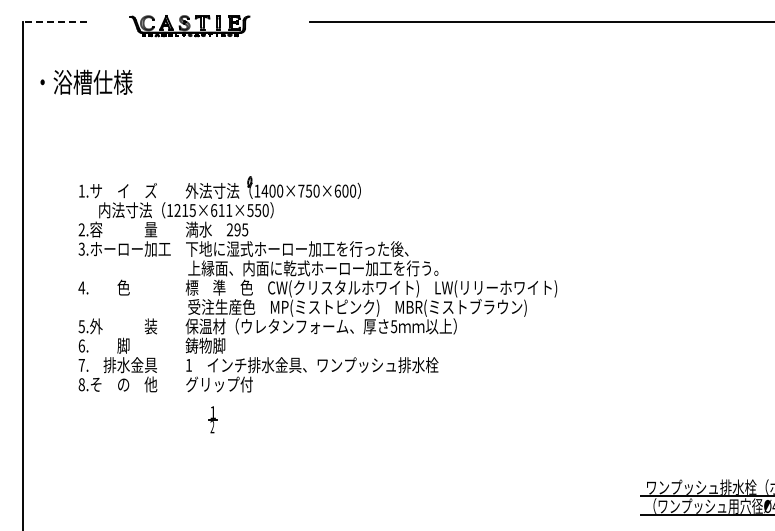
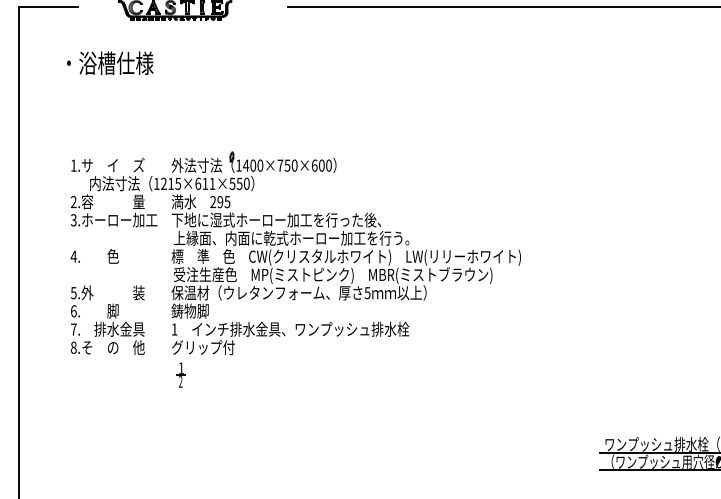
line: (54, 22) -> (48, 6), dashed -> solid
text: (86, 81) -> (110, 62), moved
part: (212, 419) -> (180, 374), moved

